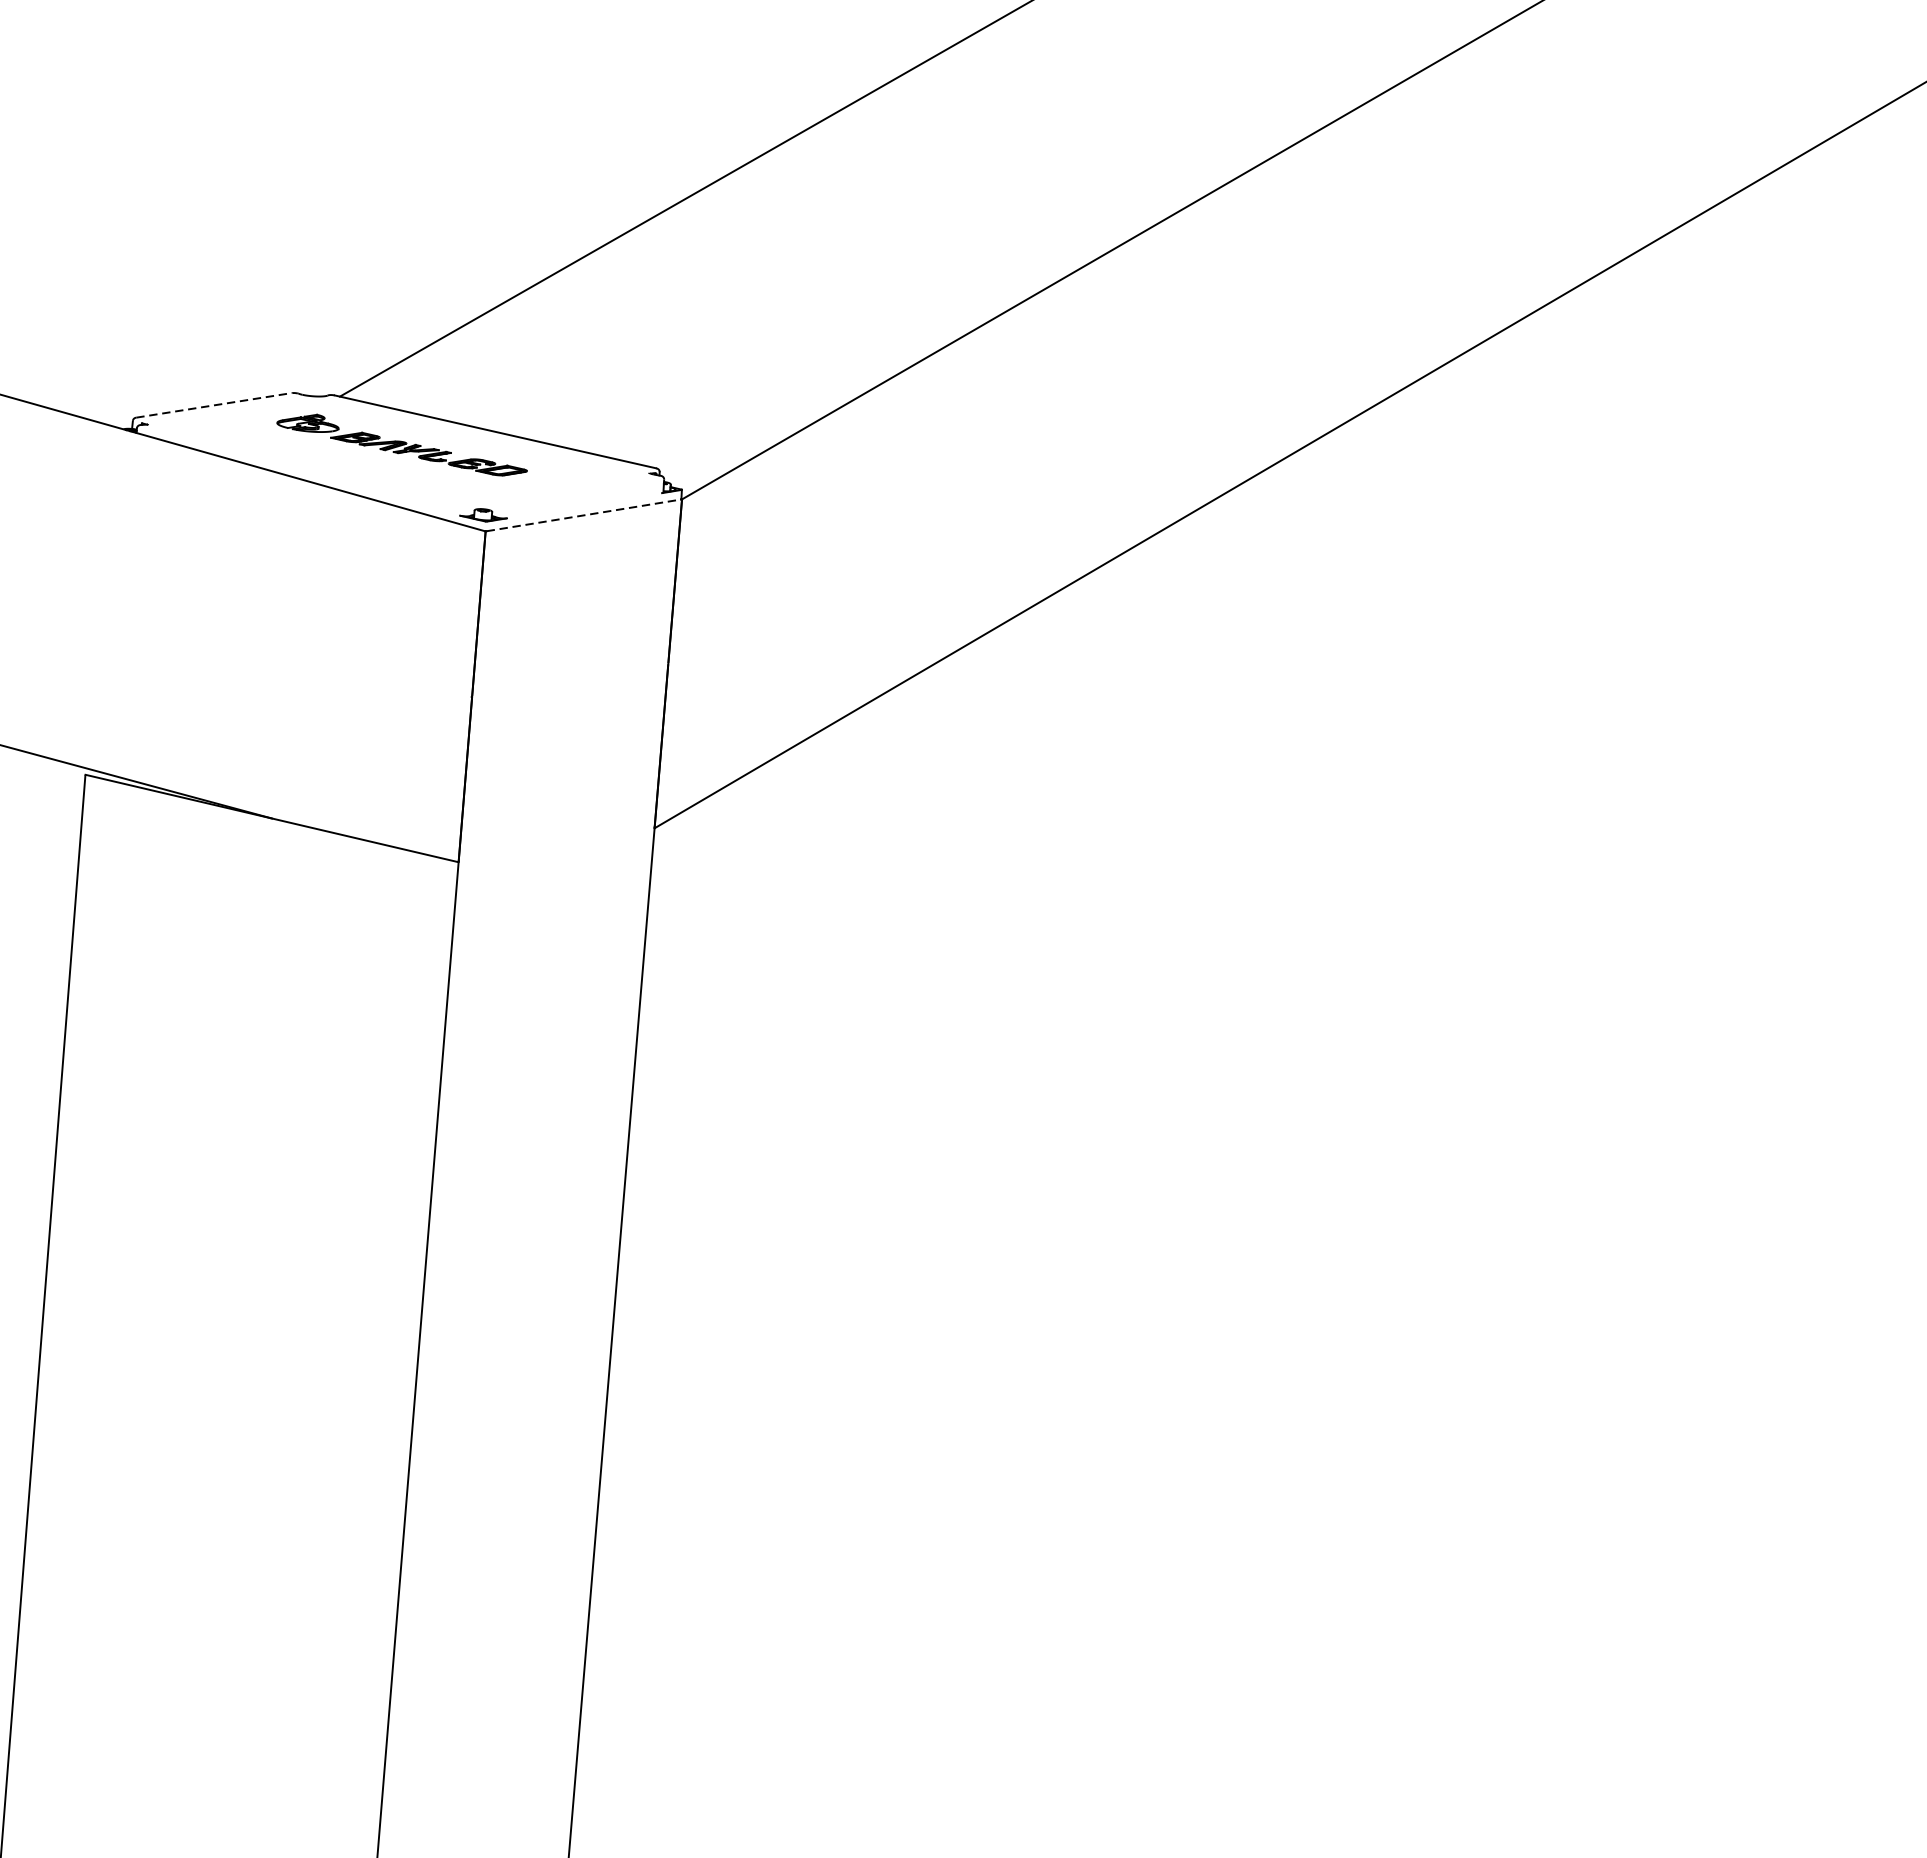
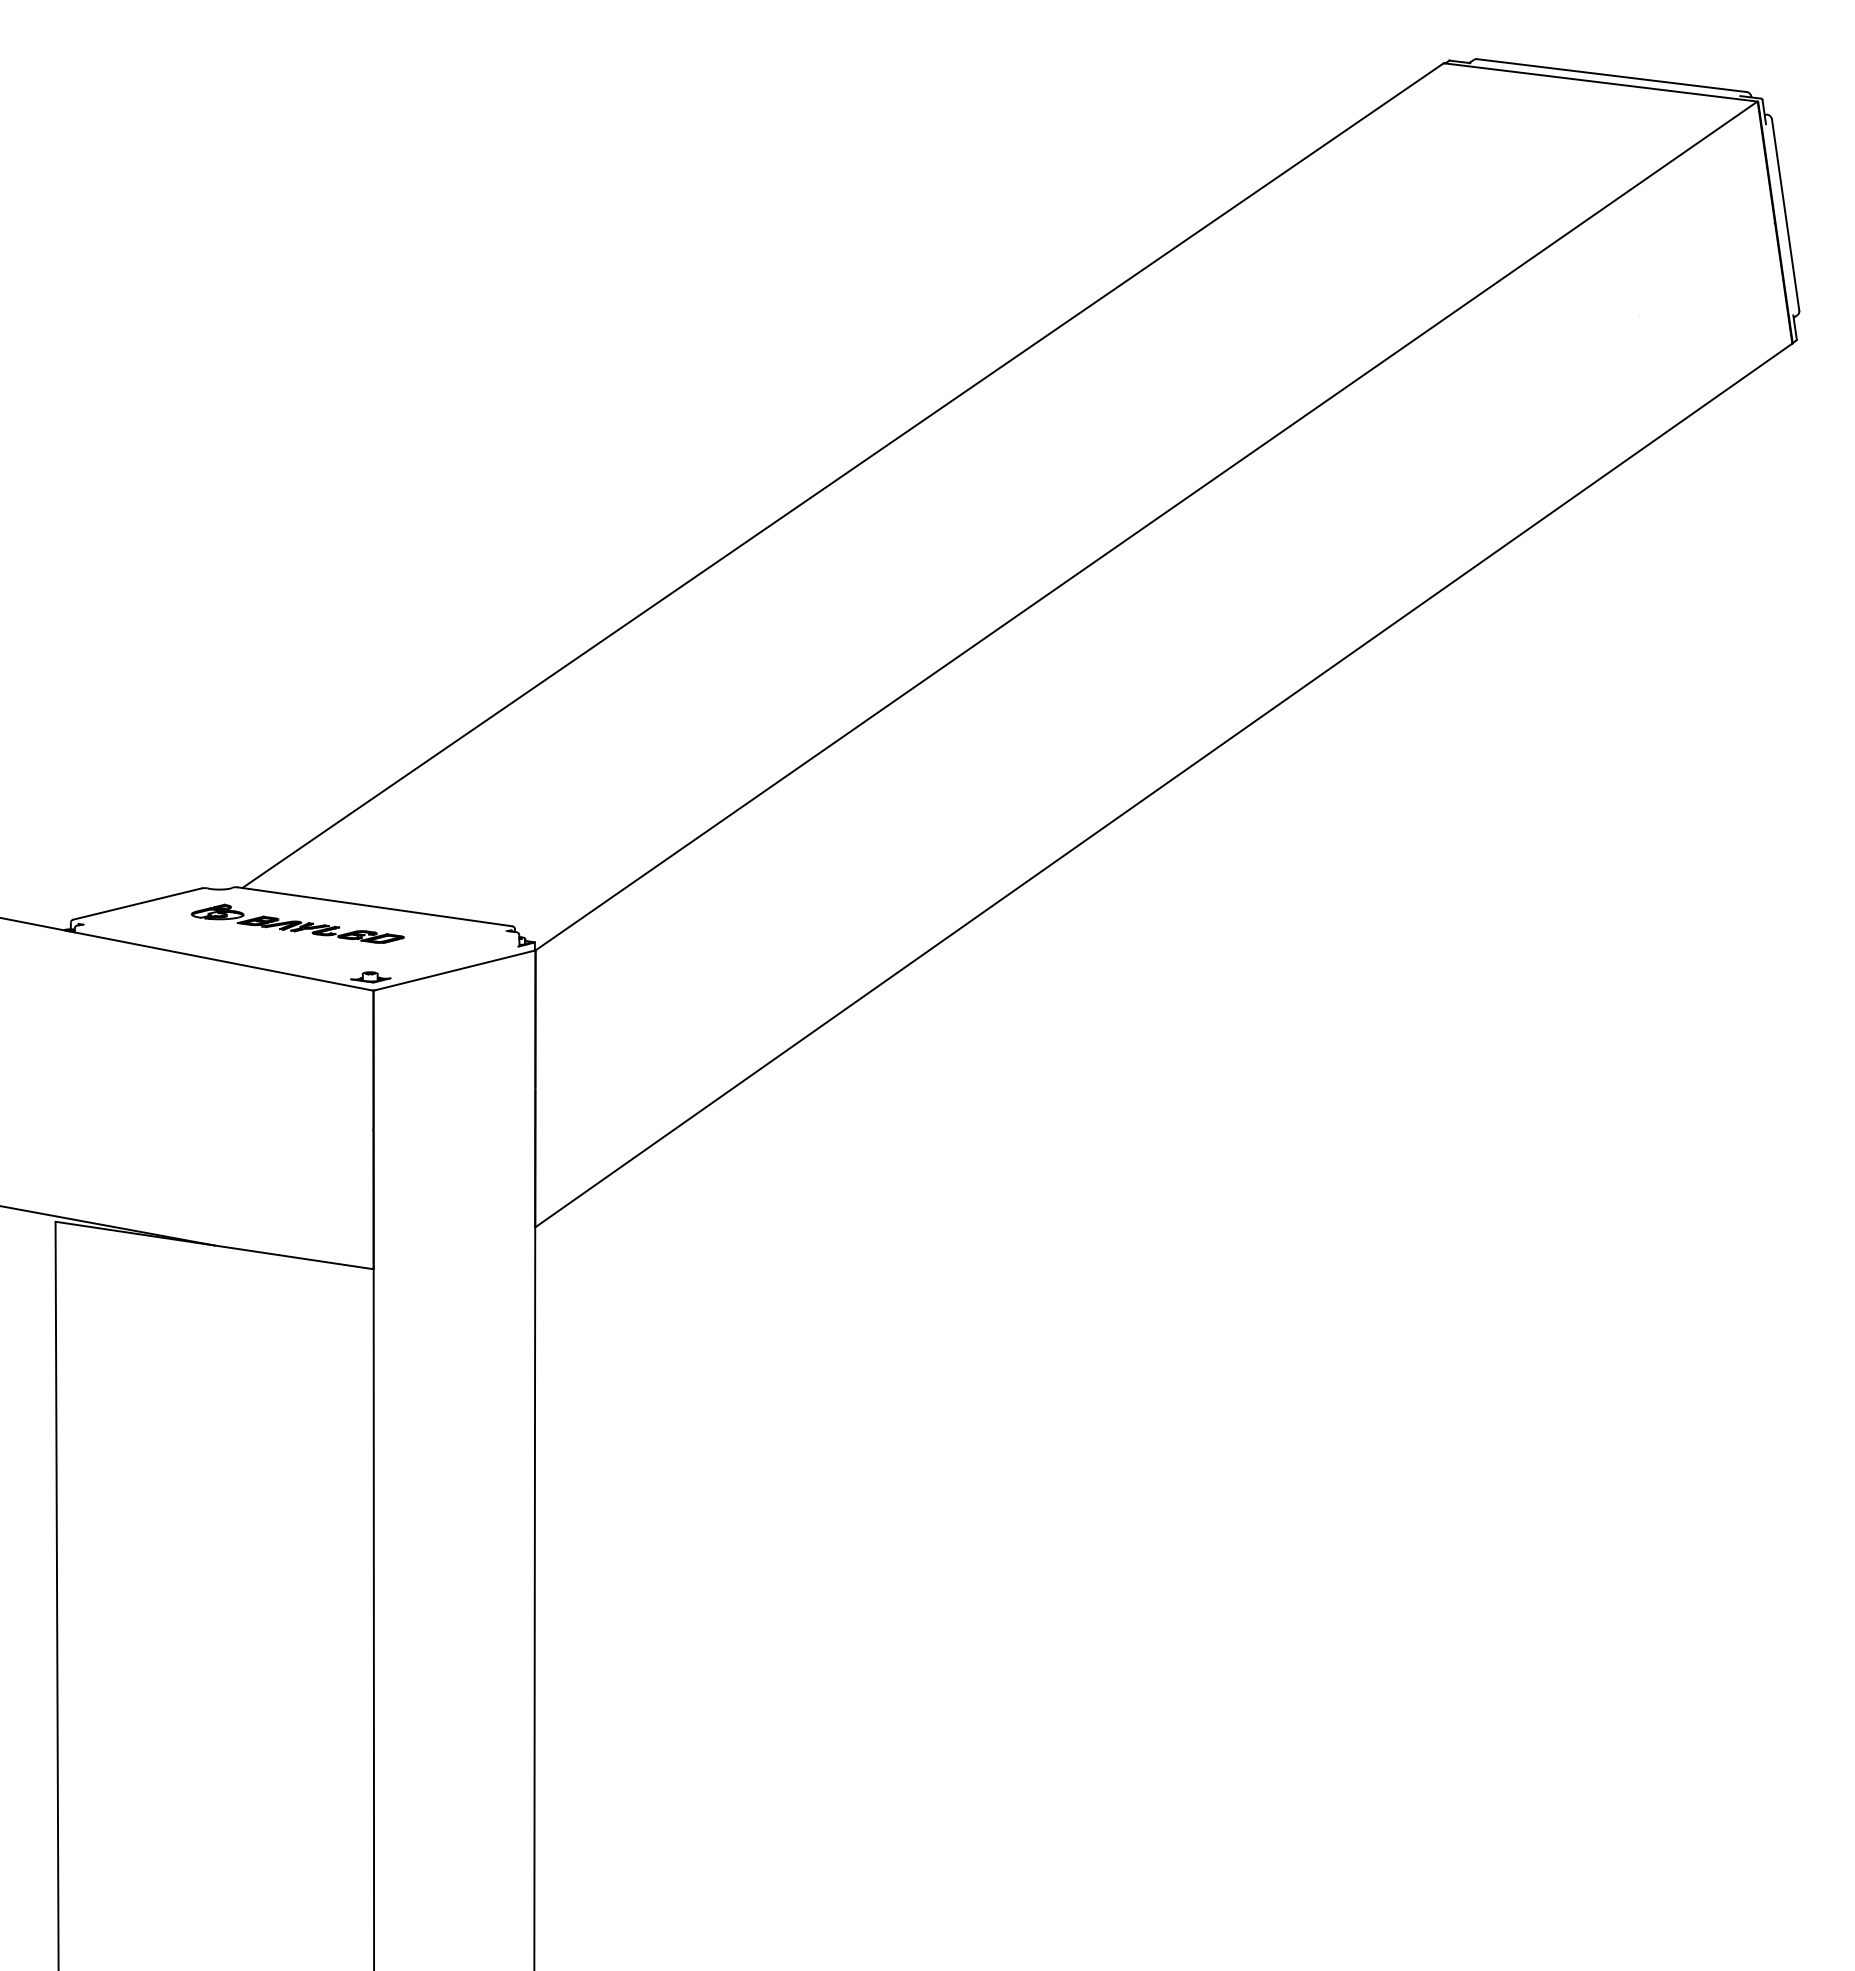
line: (215, 404) -> (138, 903), dashed -> solid
line: (583, 515) -> (454, 970), dashed -> solid

